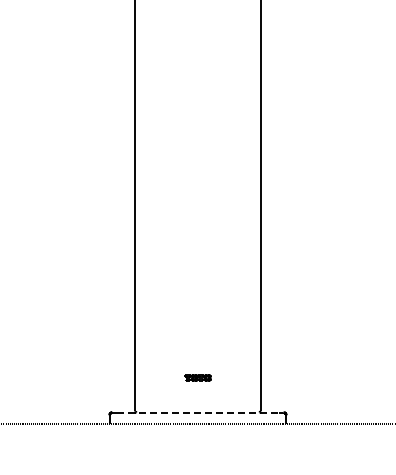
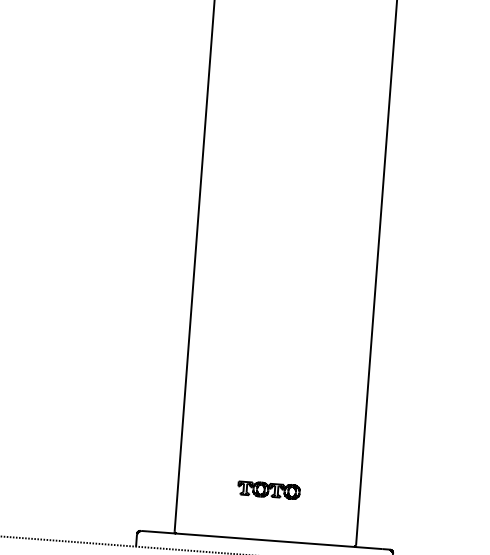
part: (197, 377) -> (268, 489), size x1.67
line: (198, 412) -> (266, 540), dashed -> solid

